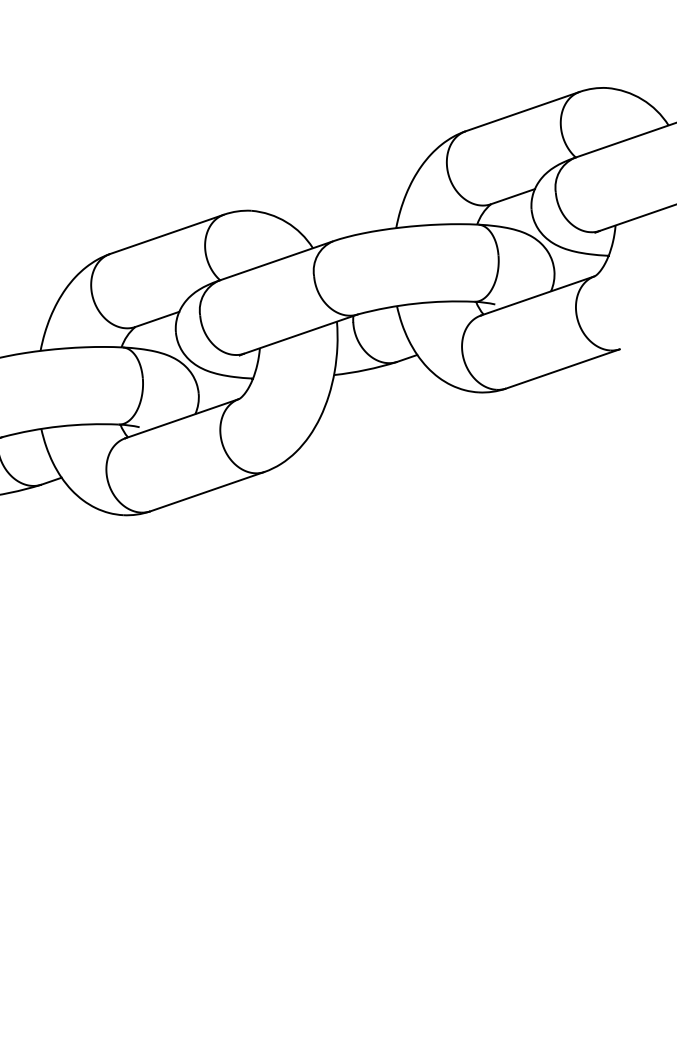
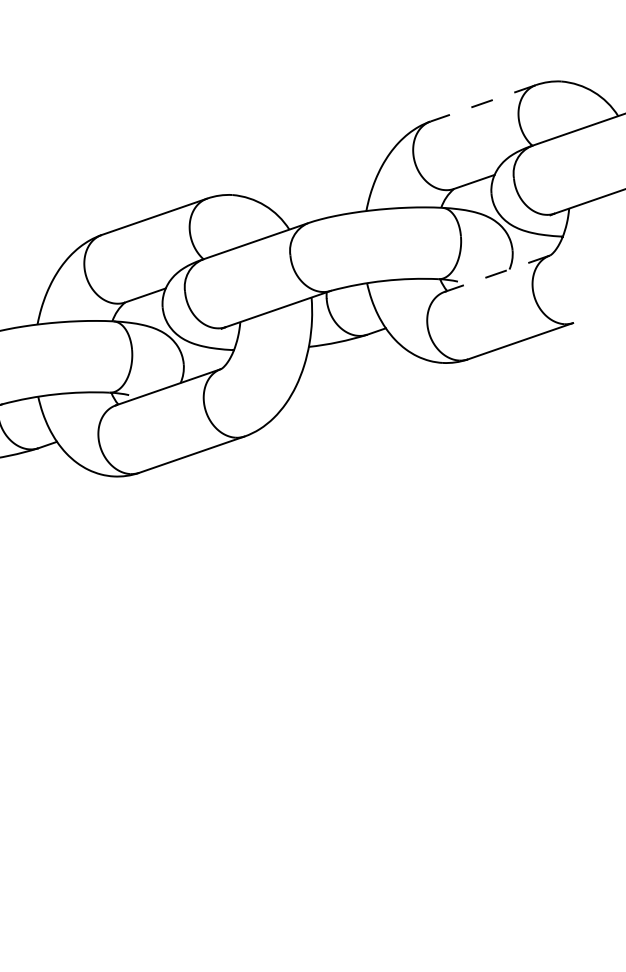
line: (522, 111) -> (483, 103), solid -> dashed
line: (537, 296) -> (496, 274), solid -> dashed

